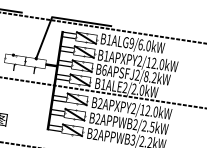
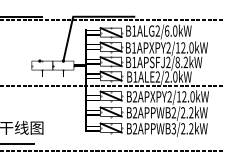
text: (131, 43) -> (157, 31), B1ALG9/6.0kW -> B1ALG2/6.0kW
text: (104, 70) -> (134, 62), B6APSFJ2/8.2kW -> B1APSFJ2/8.2kW
text: (152, 126) -> (191, 112), B2APPWB2/2.5kW -> B2APPWB2/2.2kW

